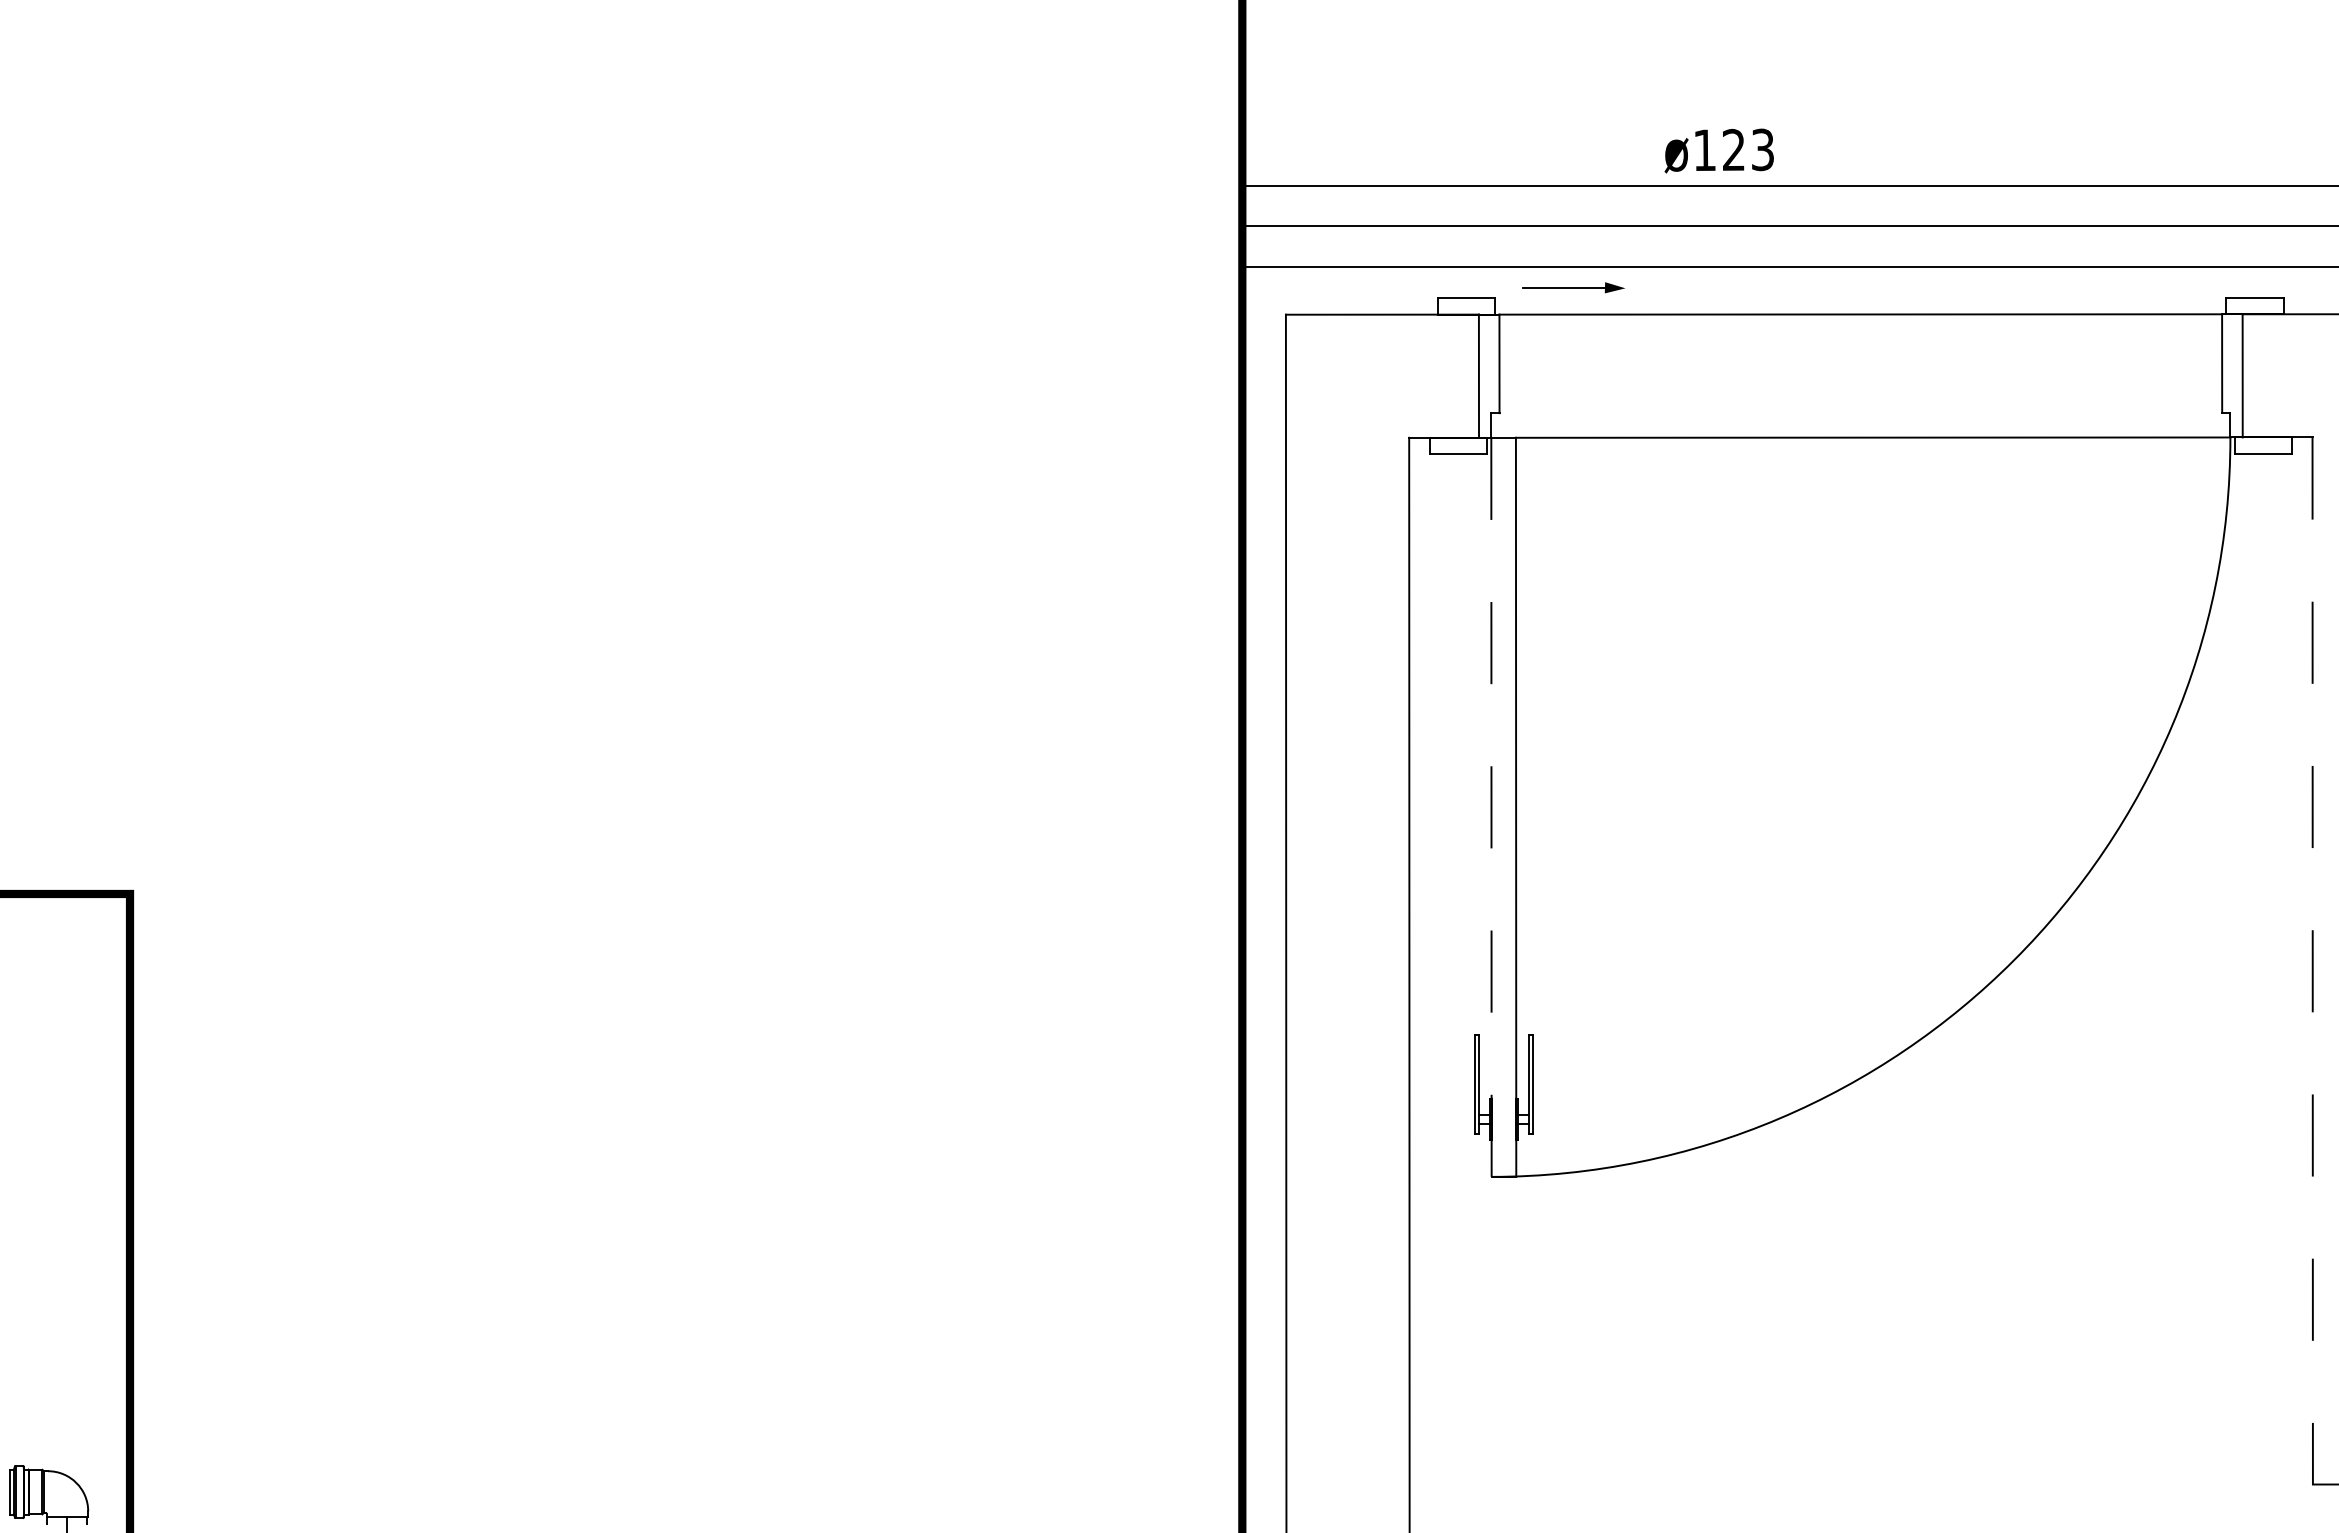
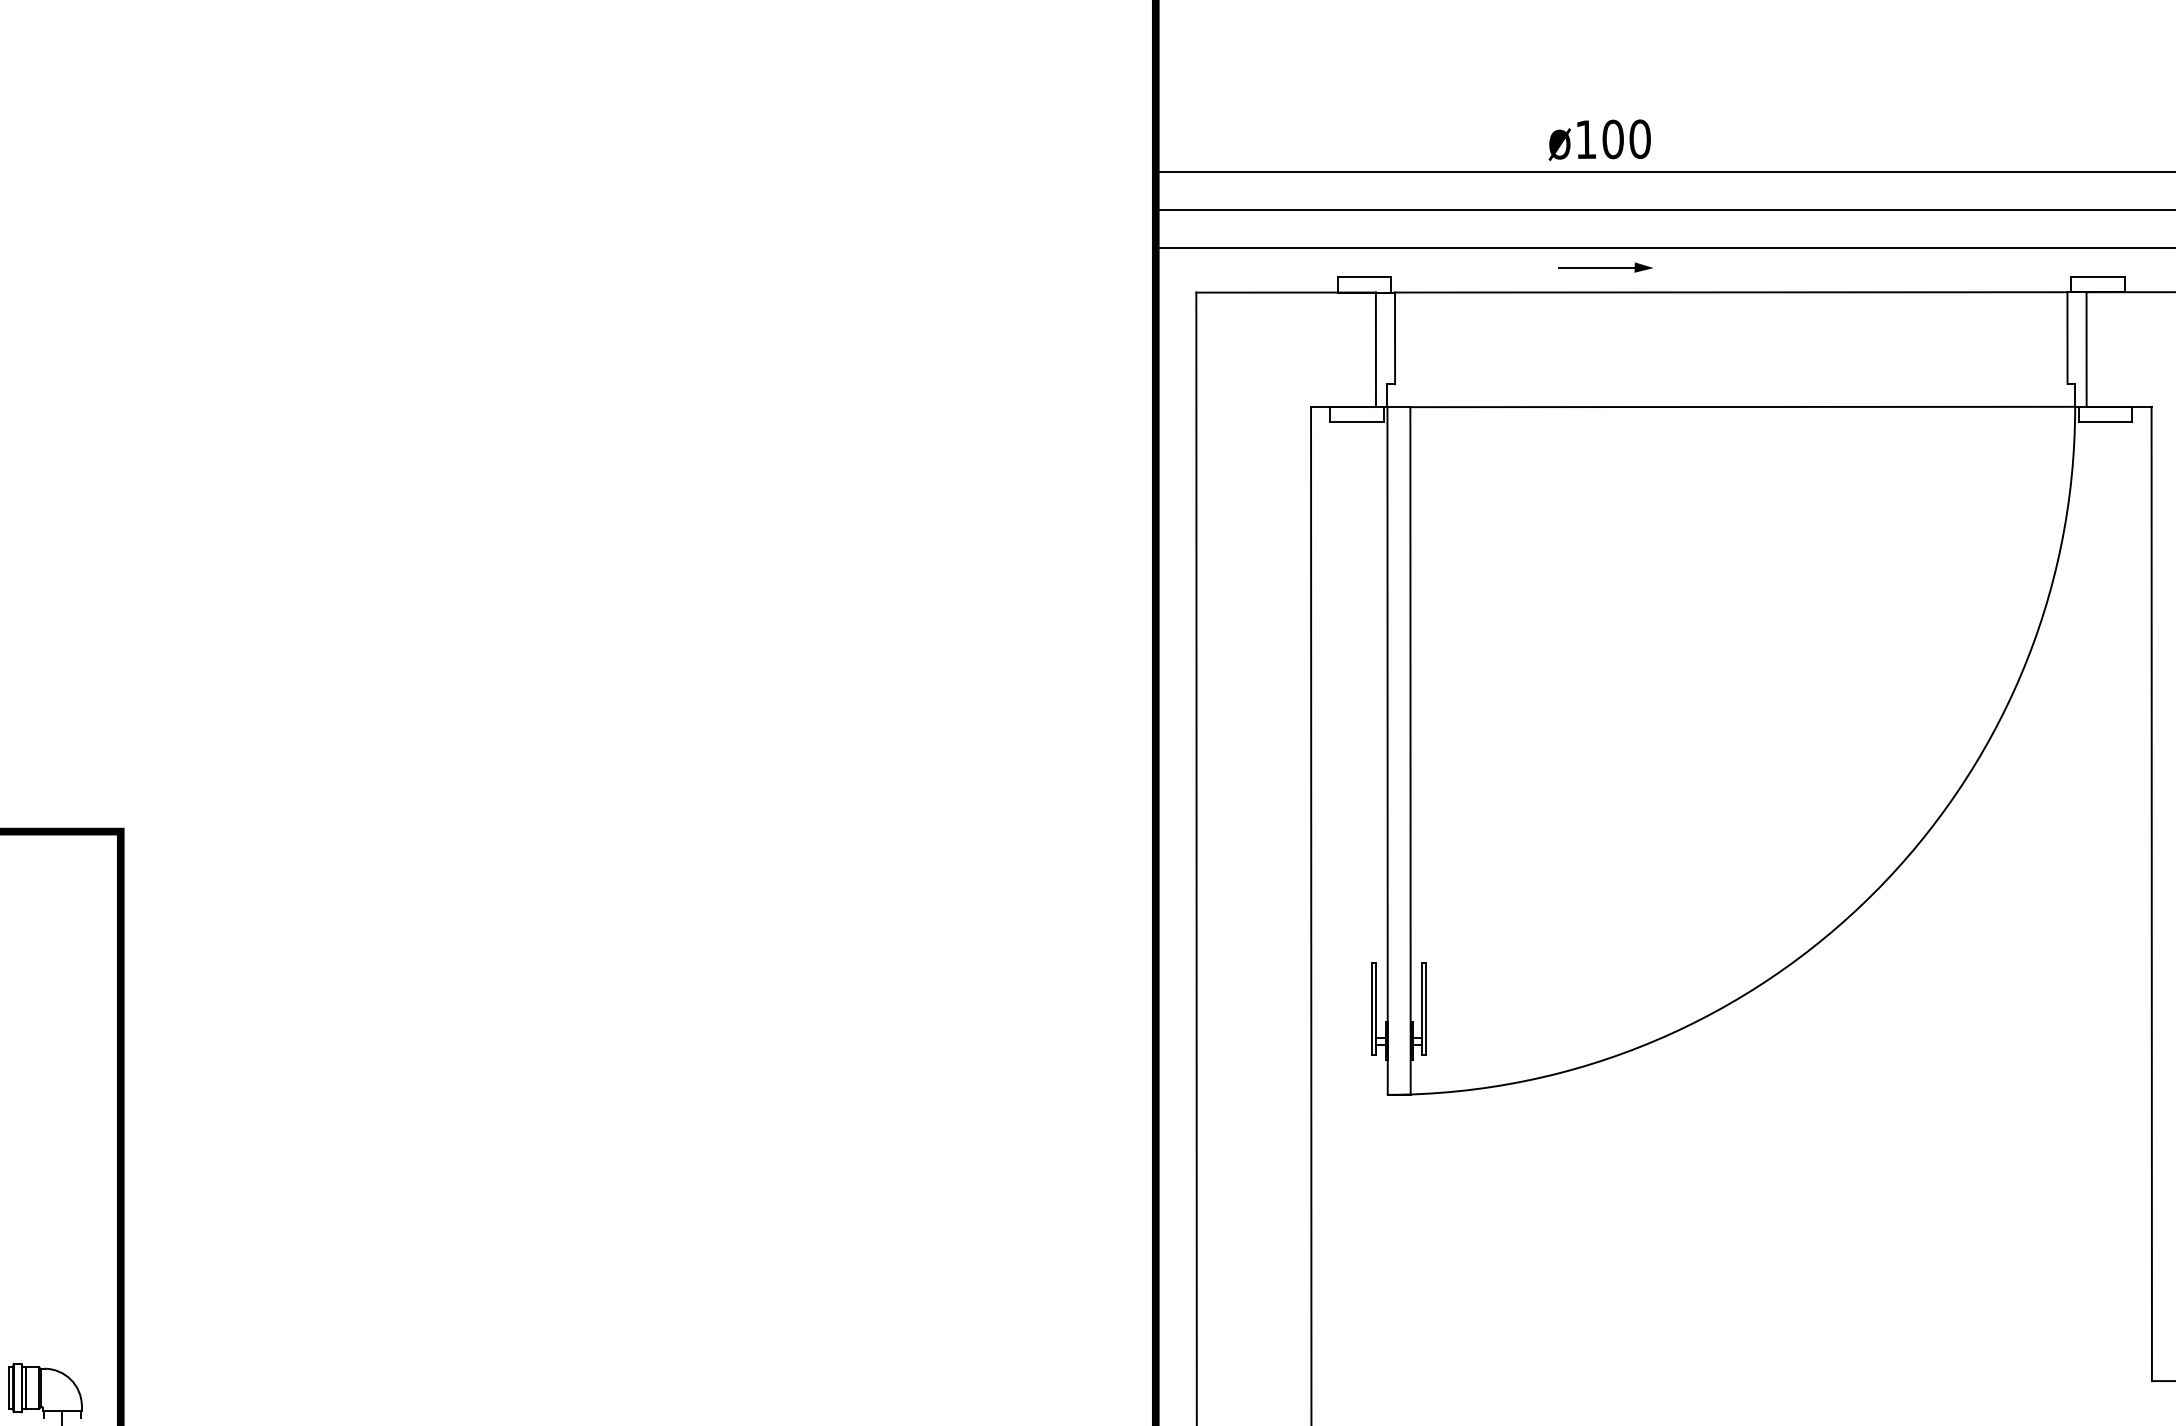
text: (1748, 149) -> (1626, 138), ø123 -> ø100
part: (1573, 287) -> (1605, 267), moved
line: (1491, 807) -> (1387, 751), dashed -> solid
line: (2312, 961) -> (2151, 894), dashed -> solid

